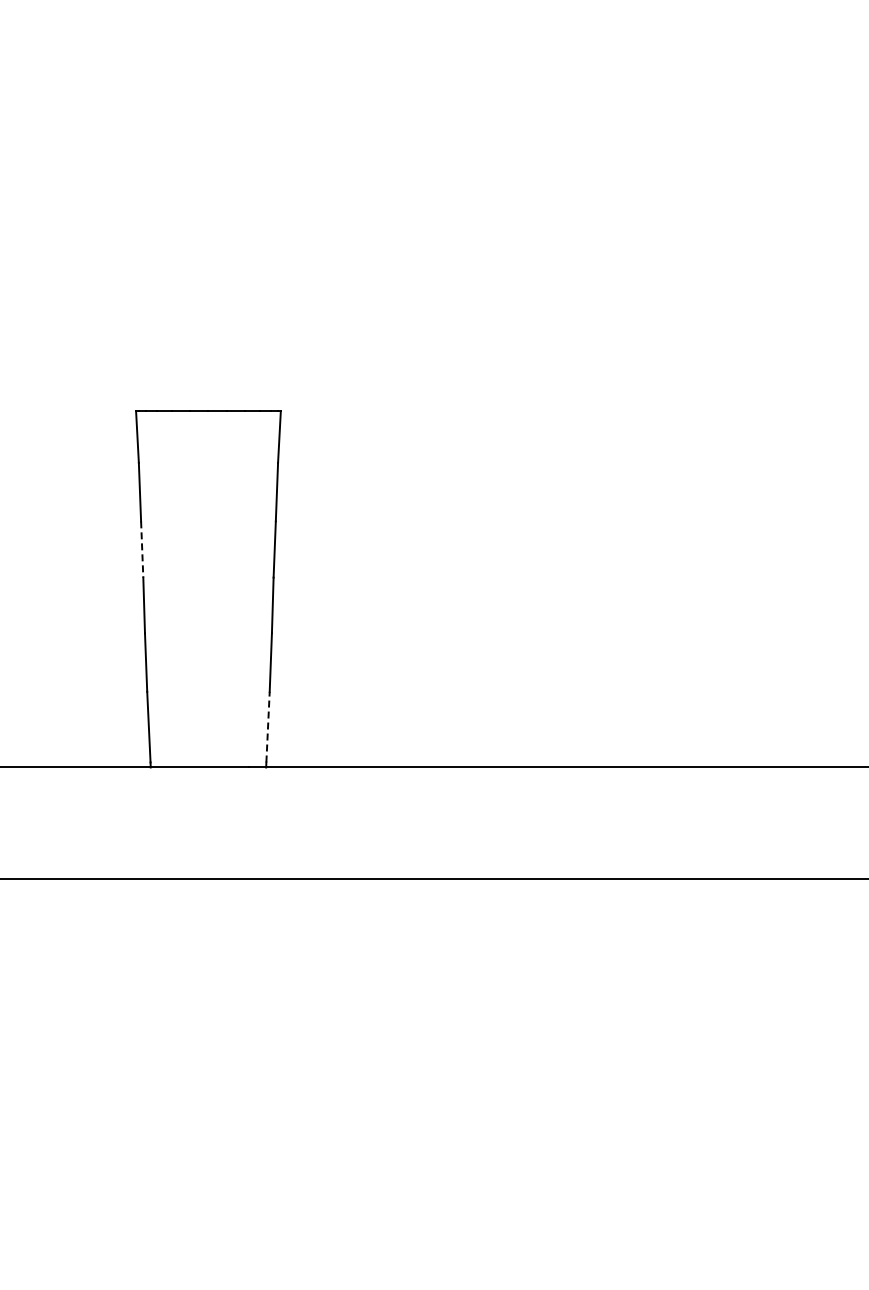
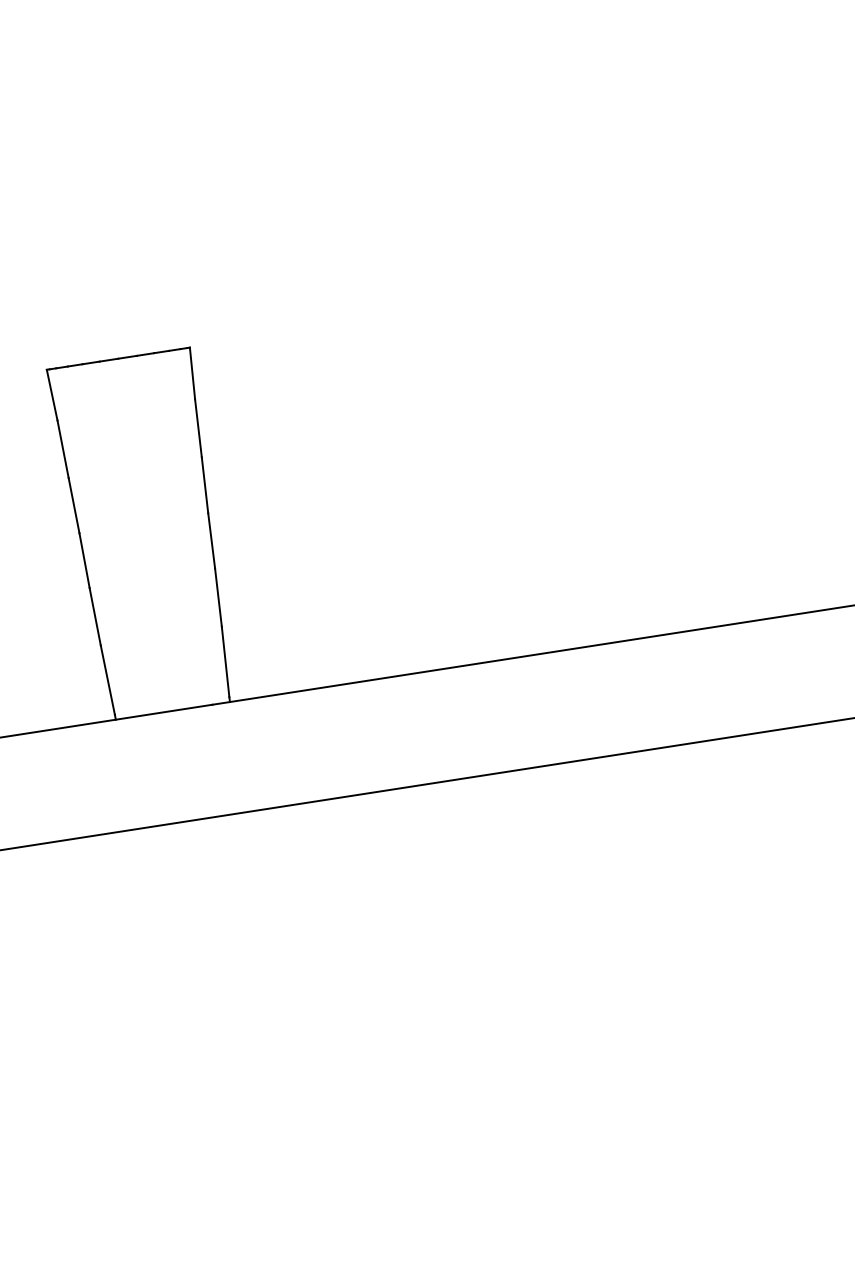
line: (142, 550) -> (74, 506), dashed -> solid
line: (268, 726) -> (225, 661), dashed -> solid

